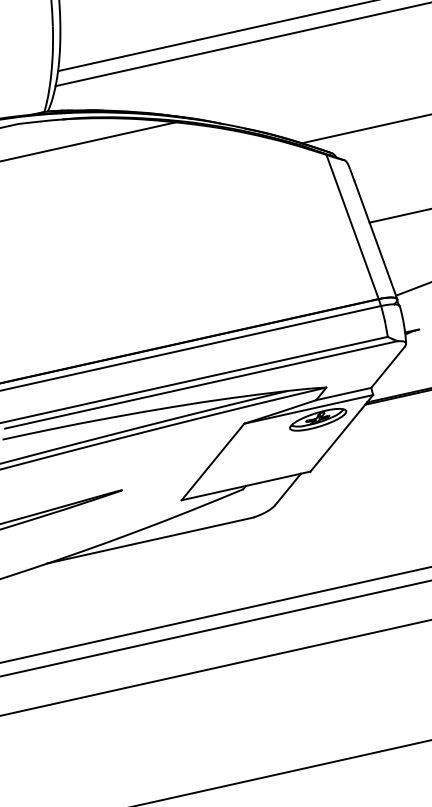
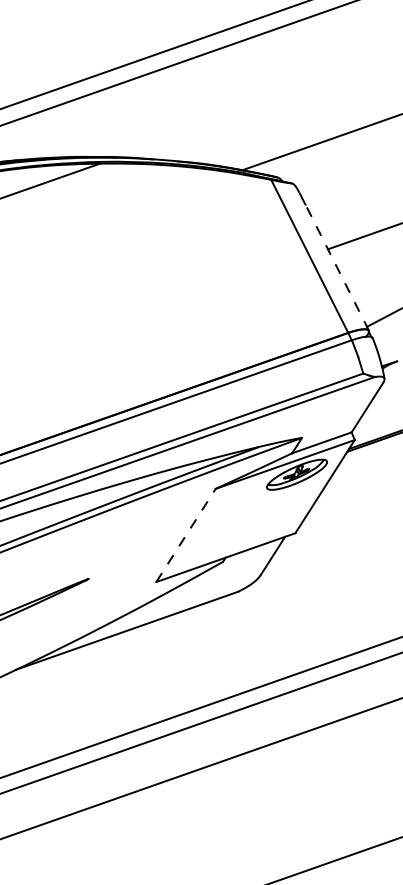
line: (376, 240) -> (338, 268), solid -> dashed
line: (213, 461) -> (186, 534), solid -> dashed

